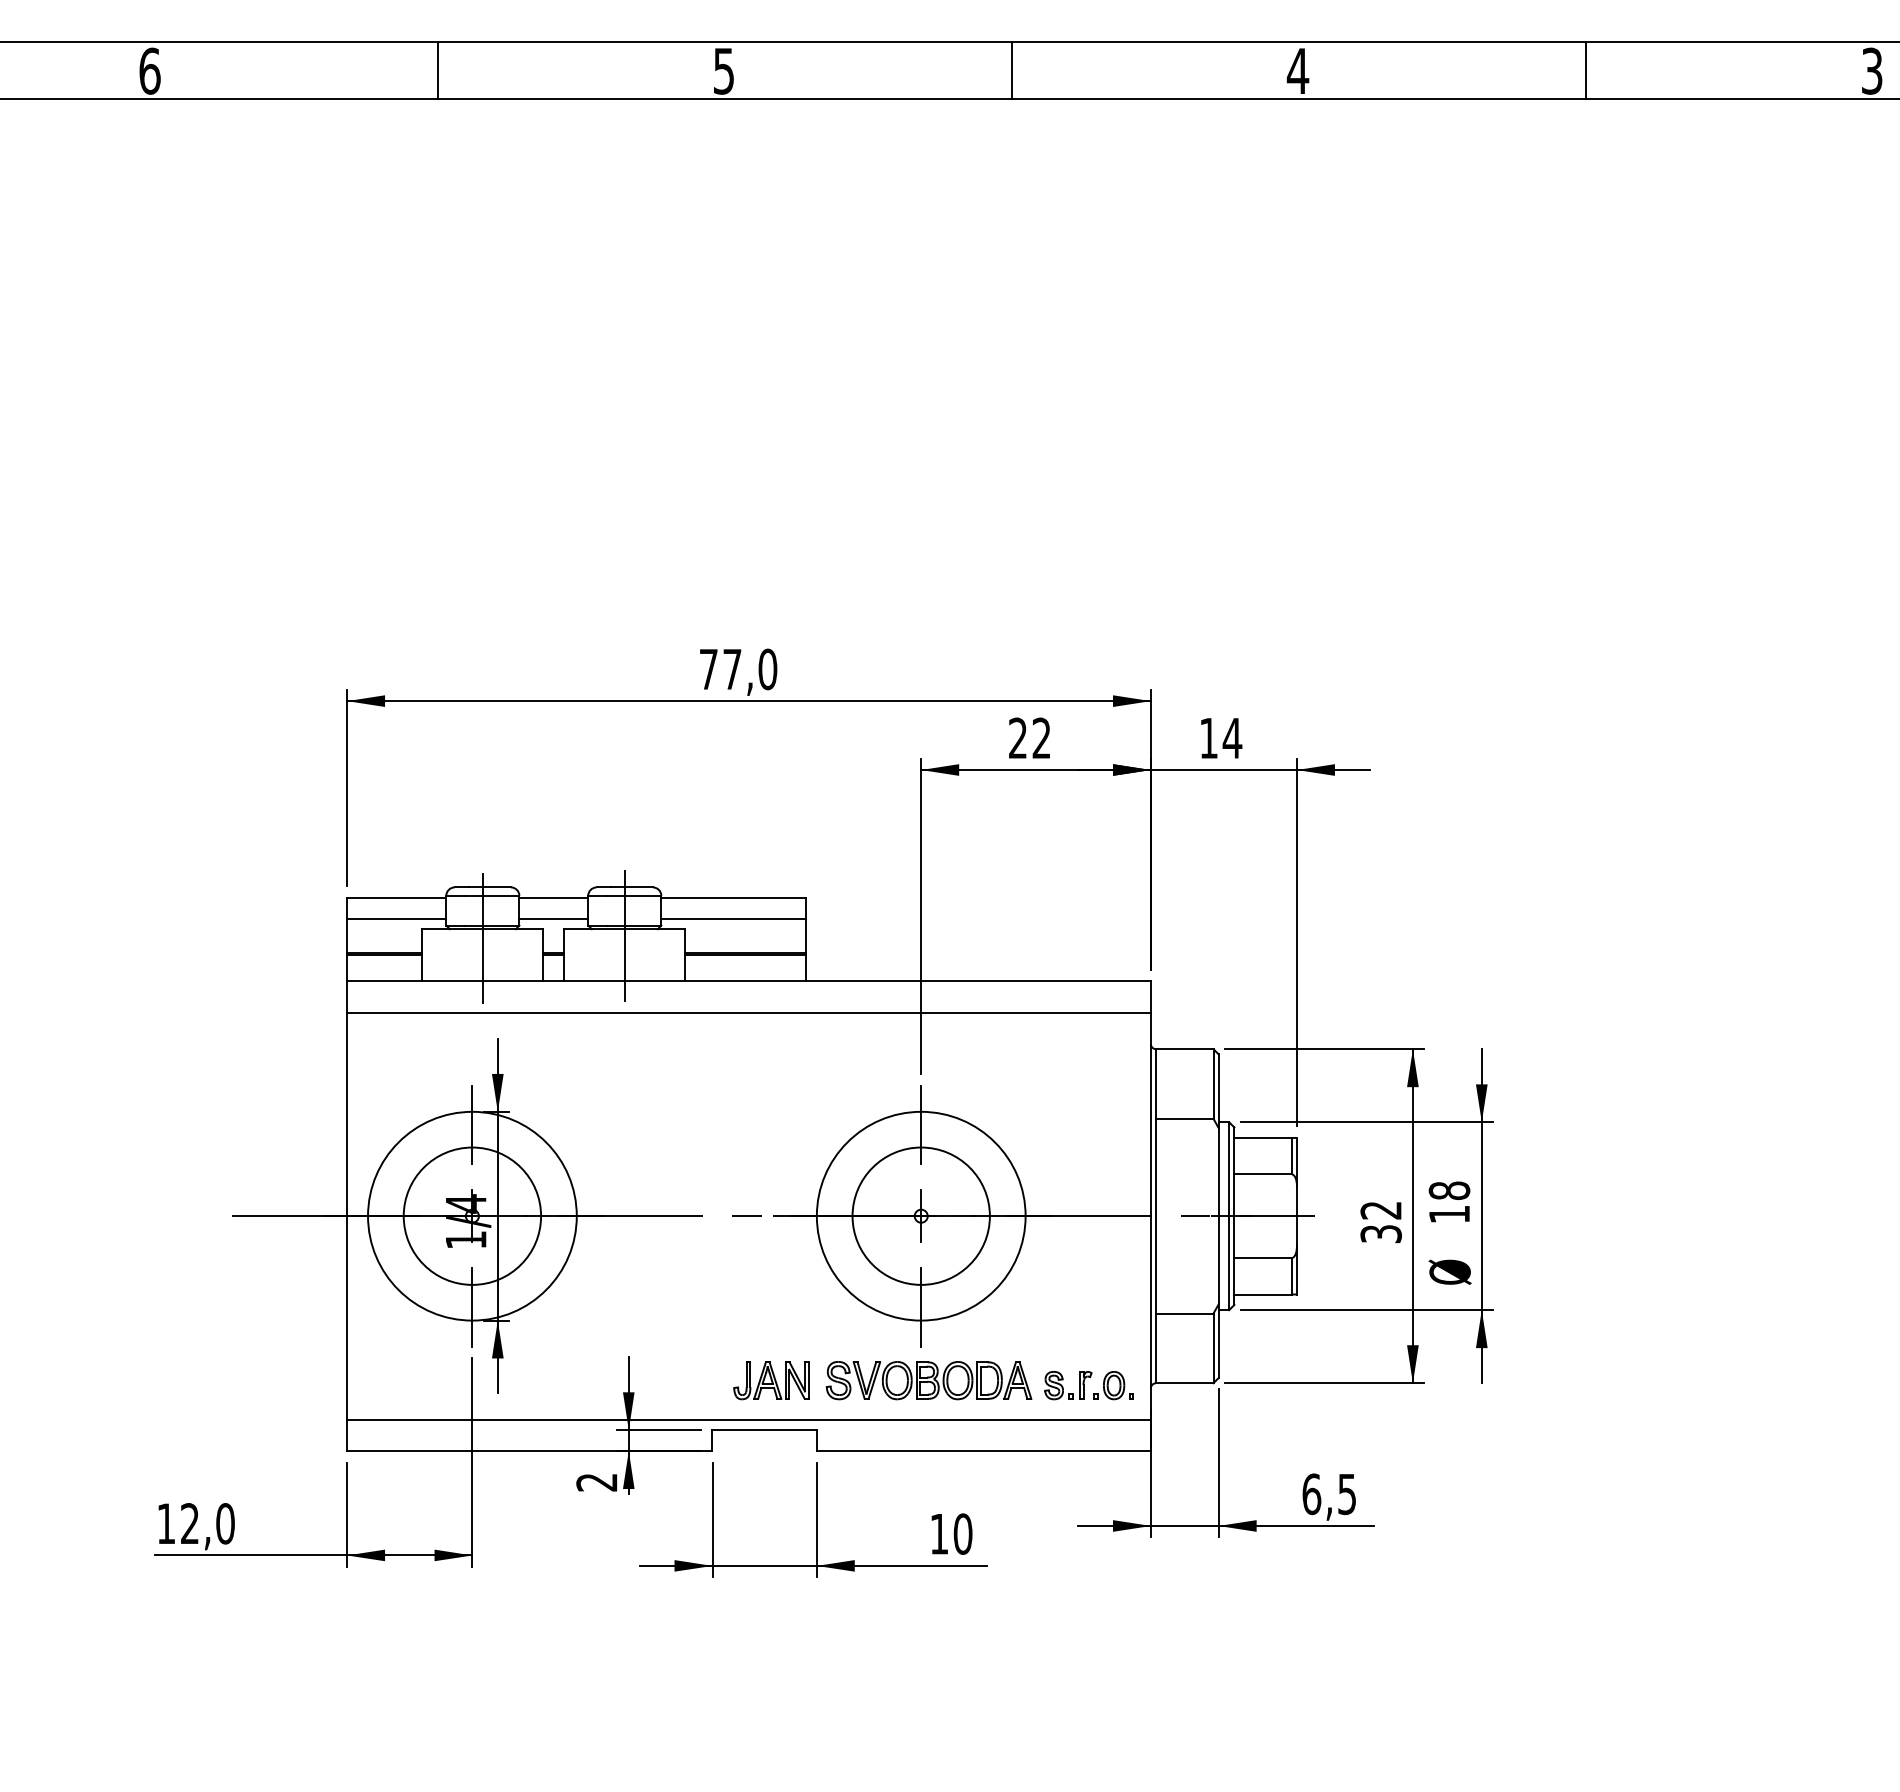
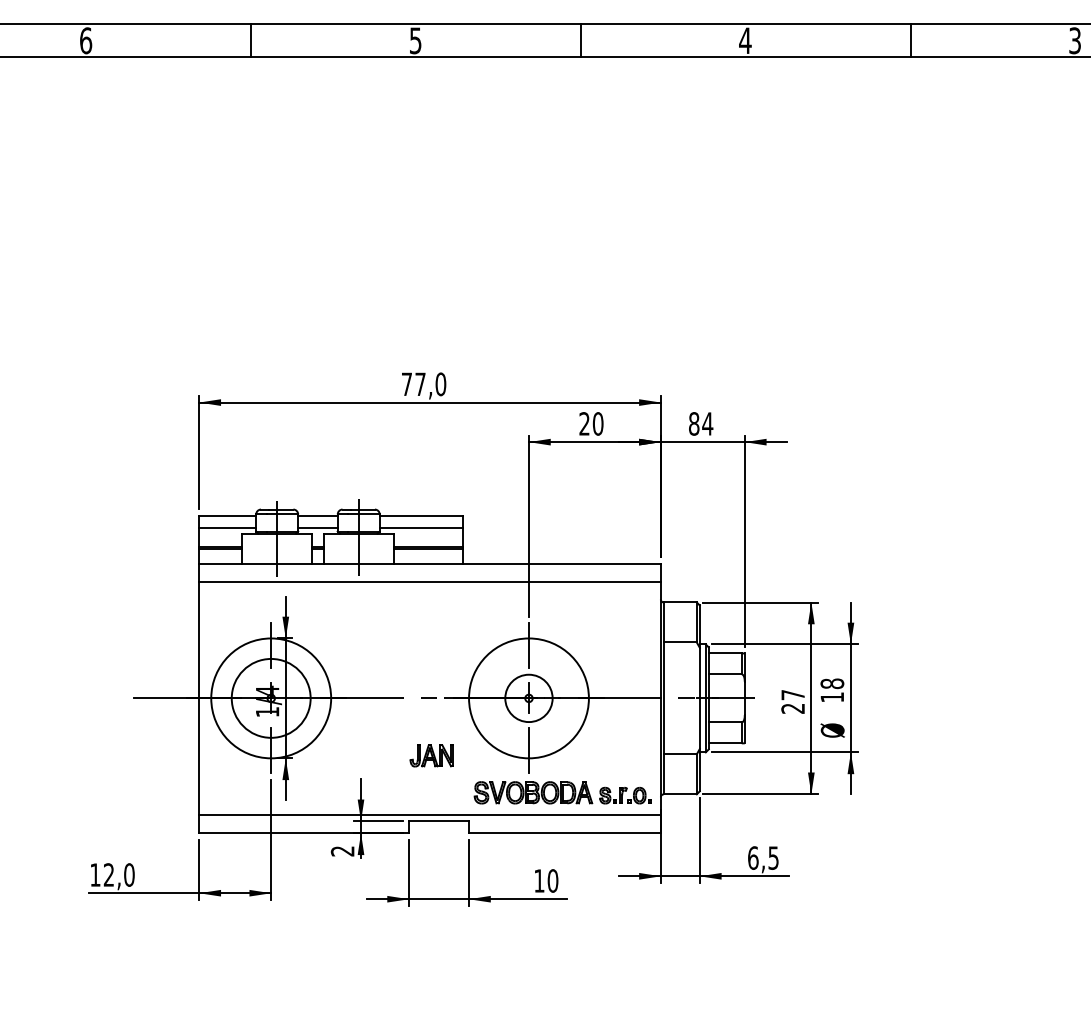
text: (1040, 737) -> (597, 423), 22 -> 20
text: (1209, 737) -> (694, 423), 14 -> 84
circle: (920, 1214) -> (528, 697), size x0.6
text: (1381, 1221) -> (793, 701), 32 -> 27
part: (770, 1380) -> (431, 755), moved

